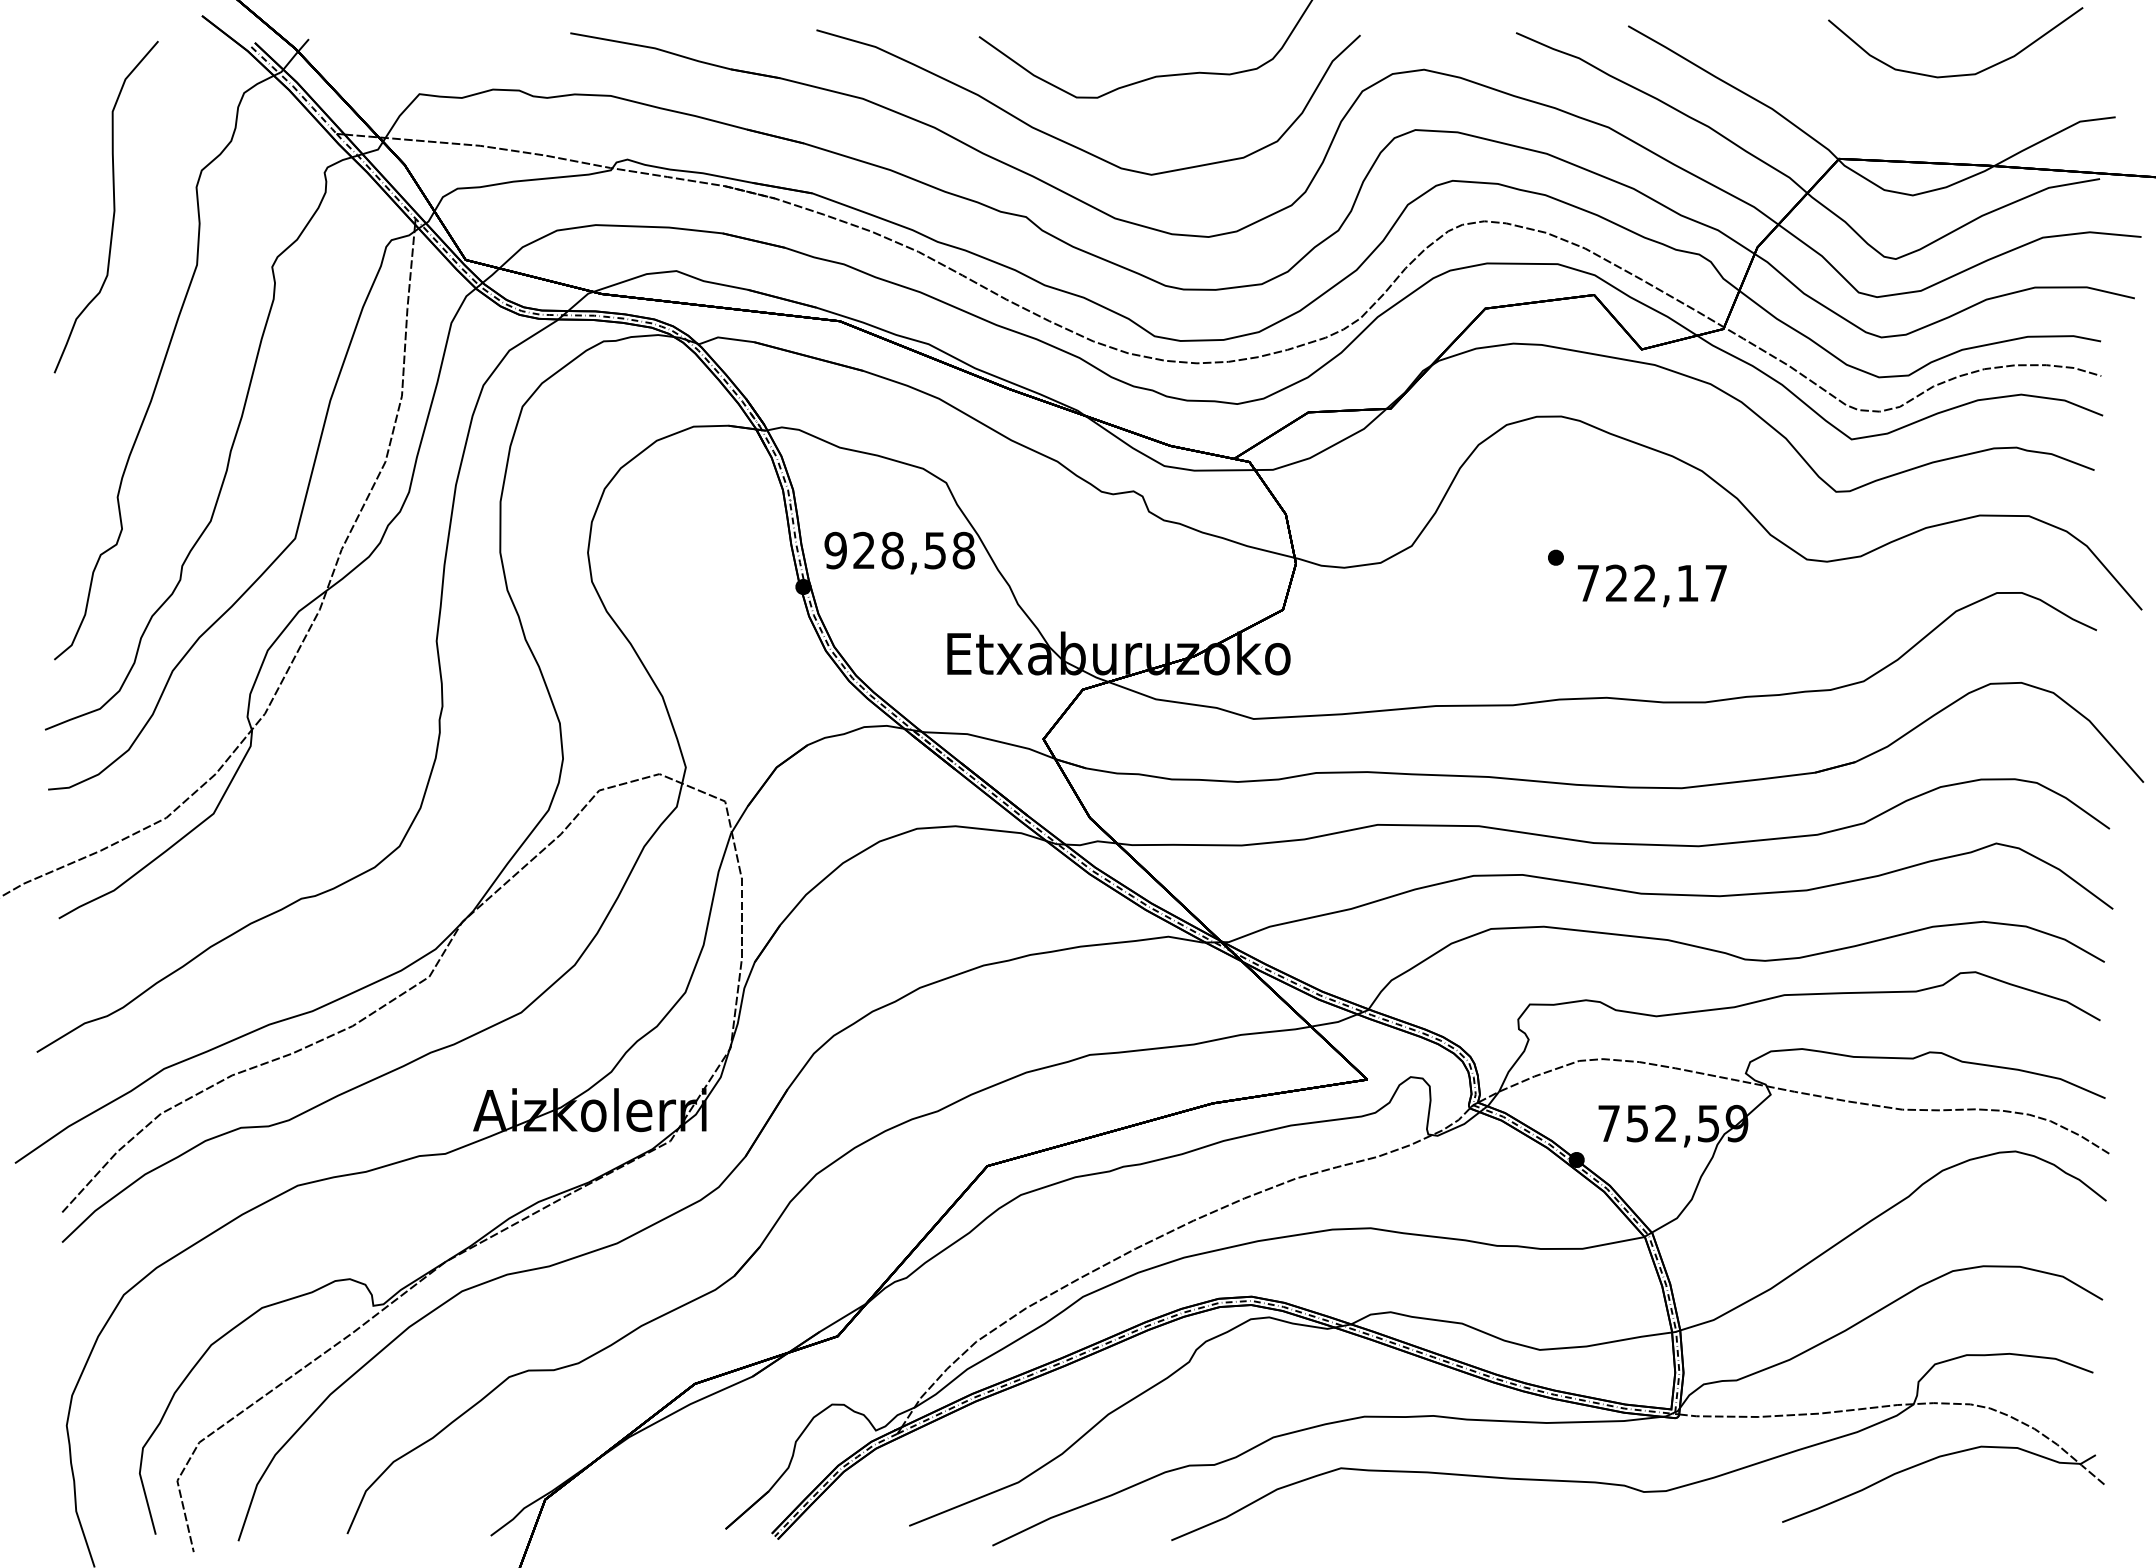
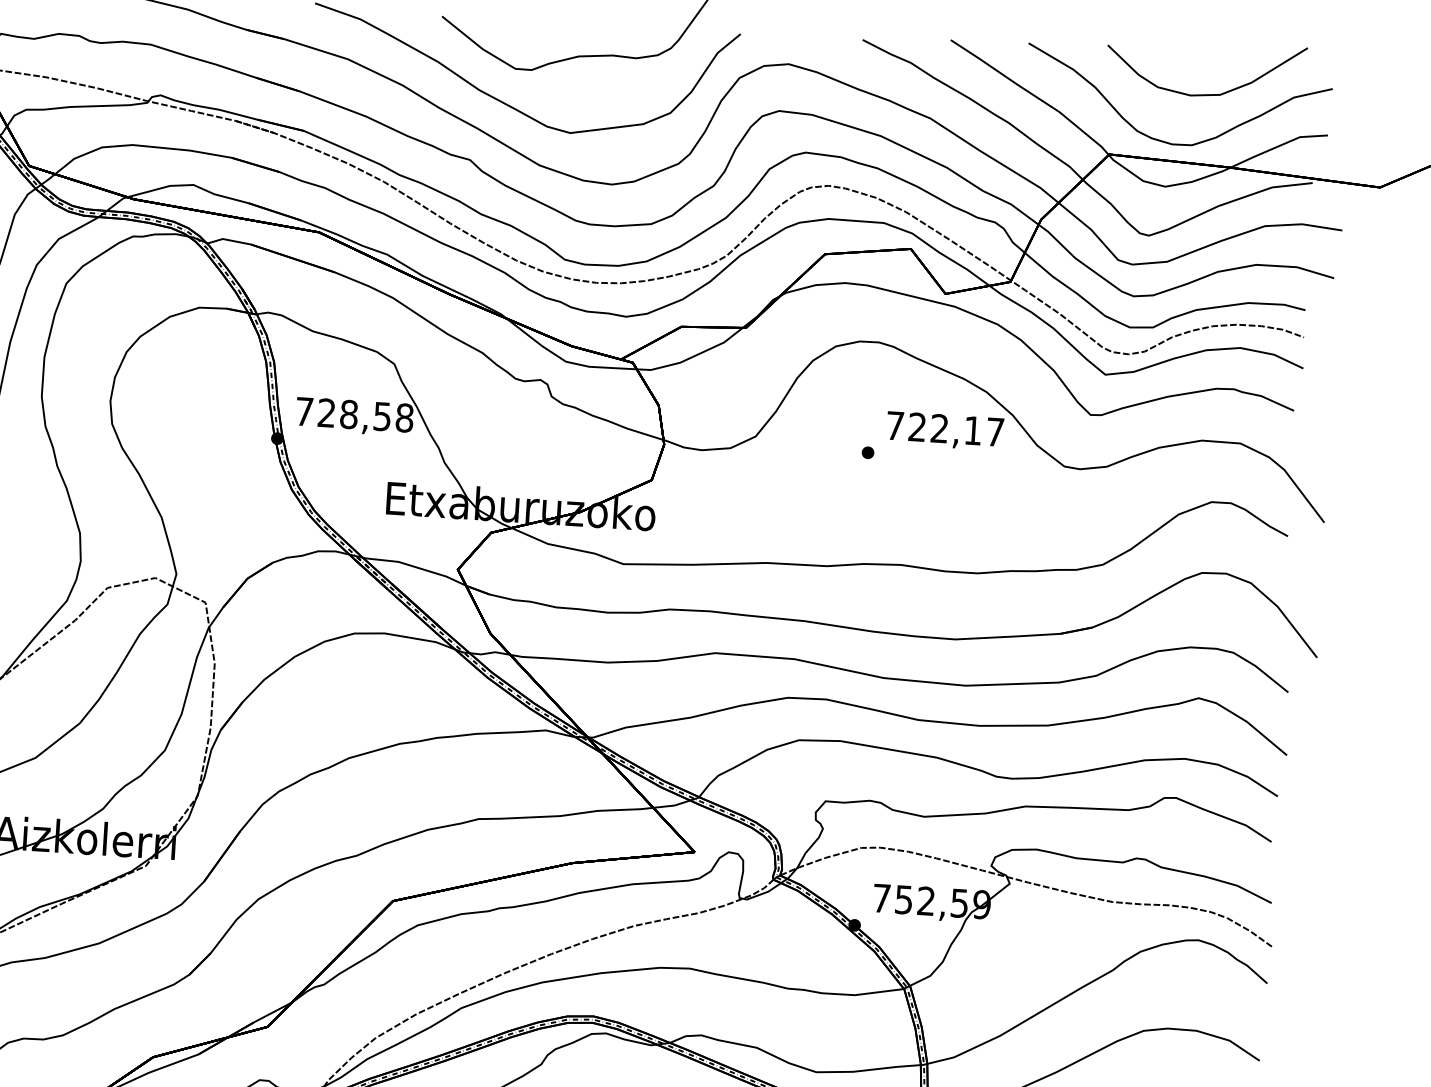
curve: (1908, 137) -> (1164, 141), added
text: (835, 550) -> (304, 411), 928,58 -> 728,58
text: (1652, 585) -> (945, 430), moved

